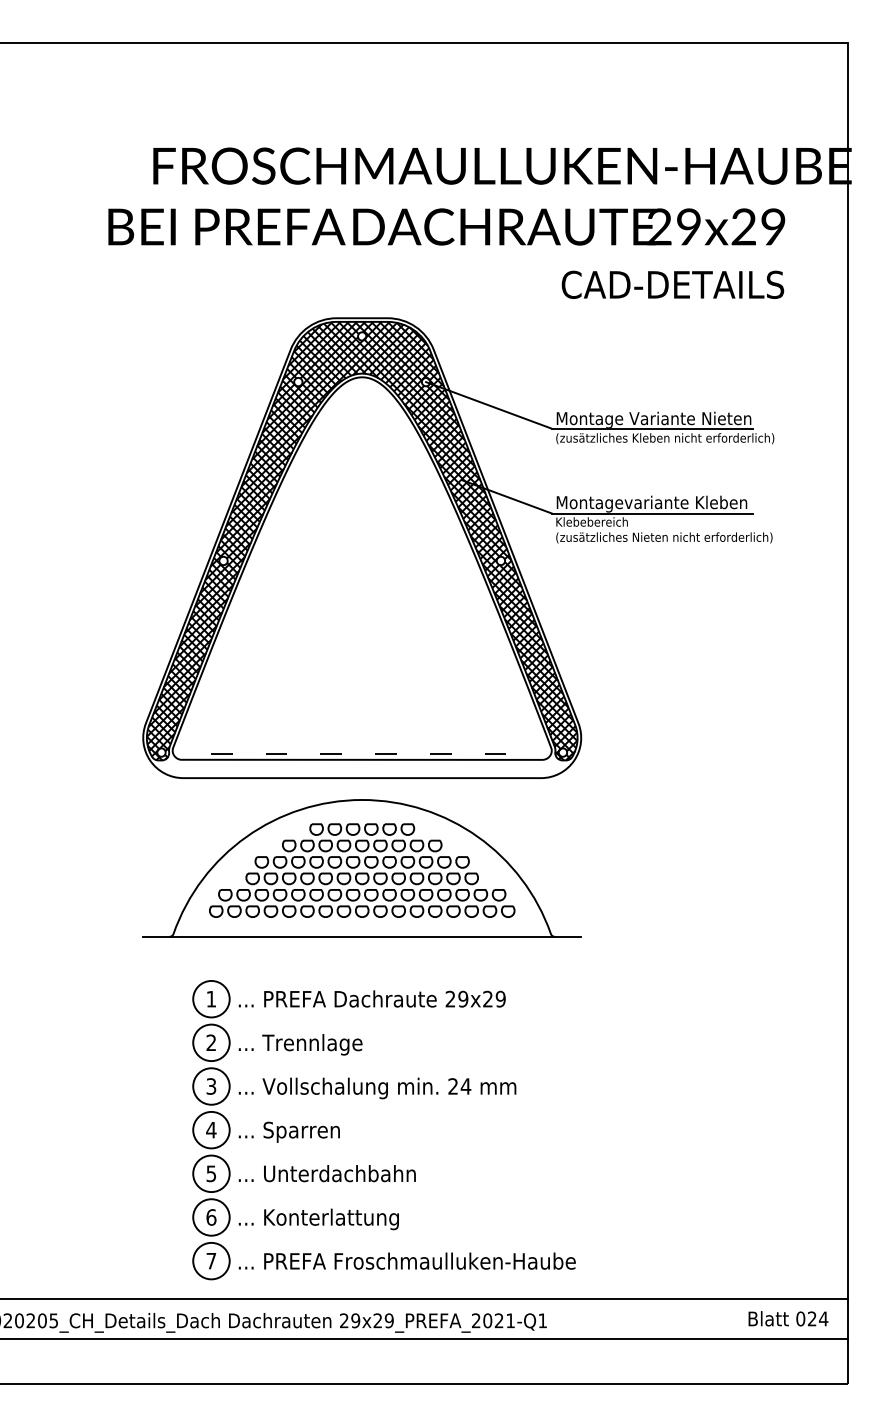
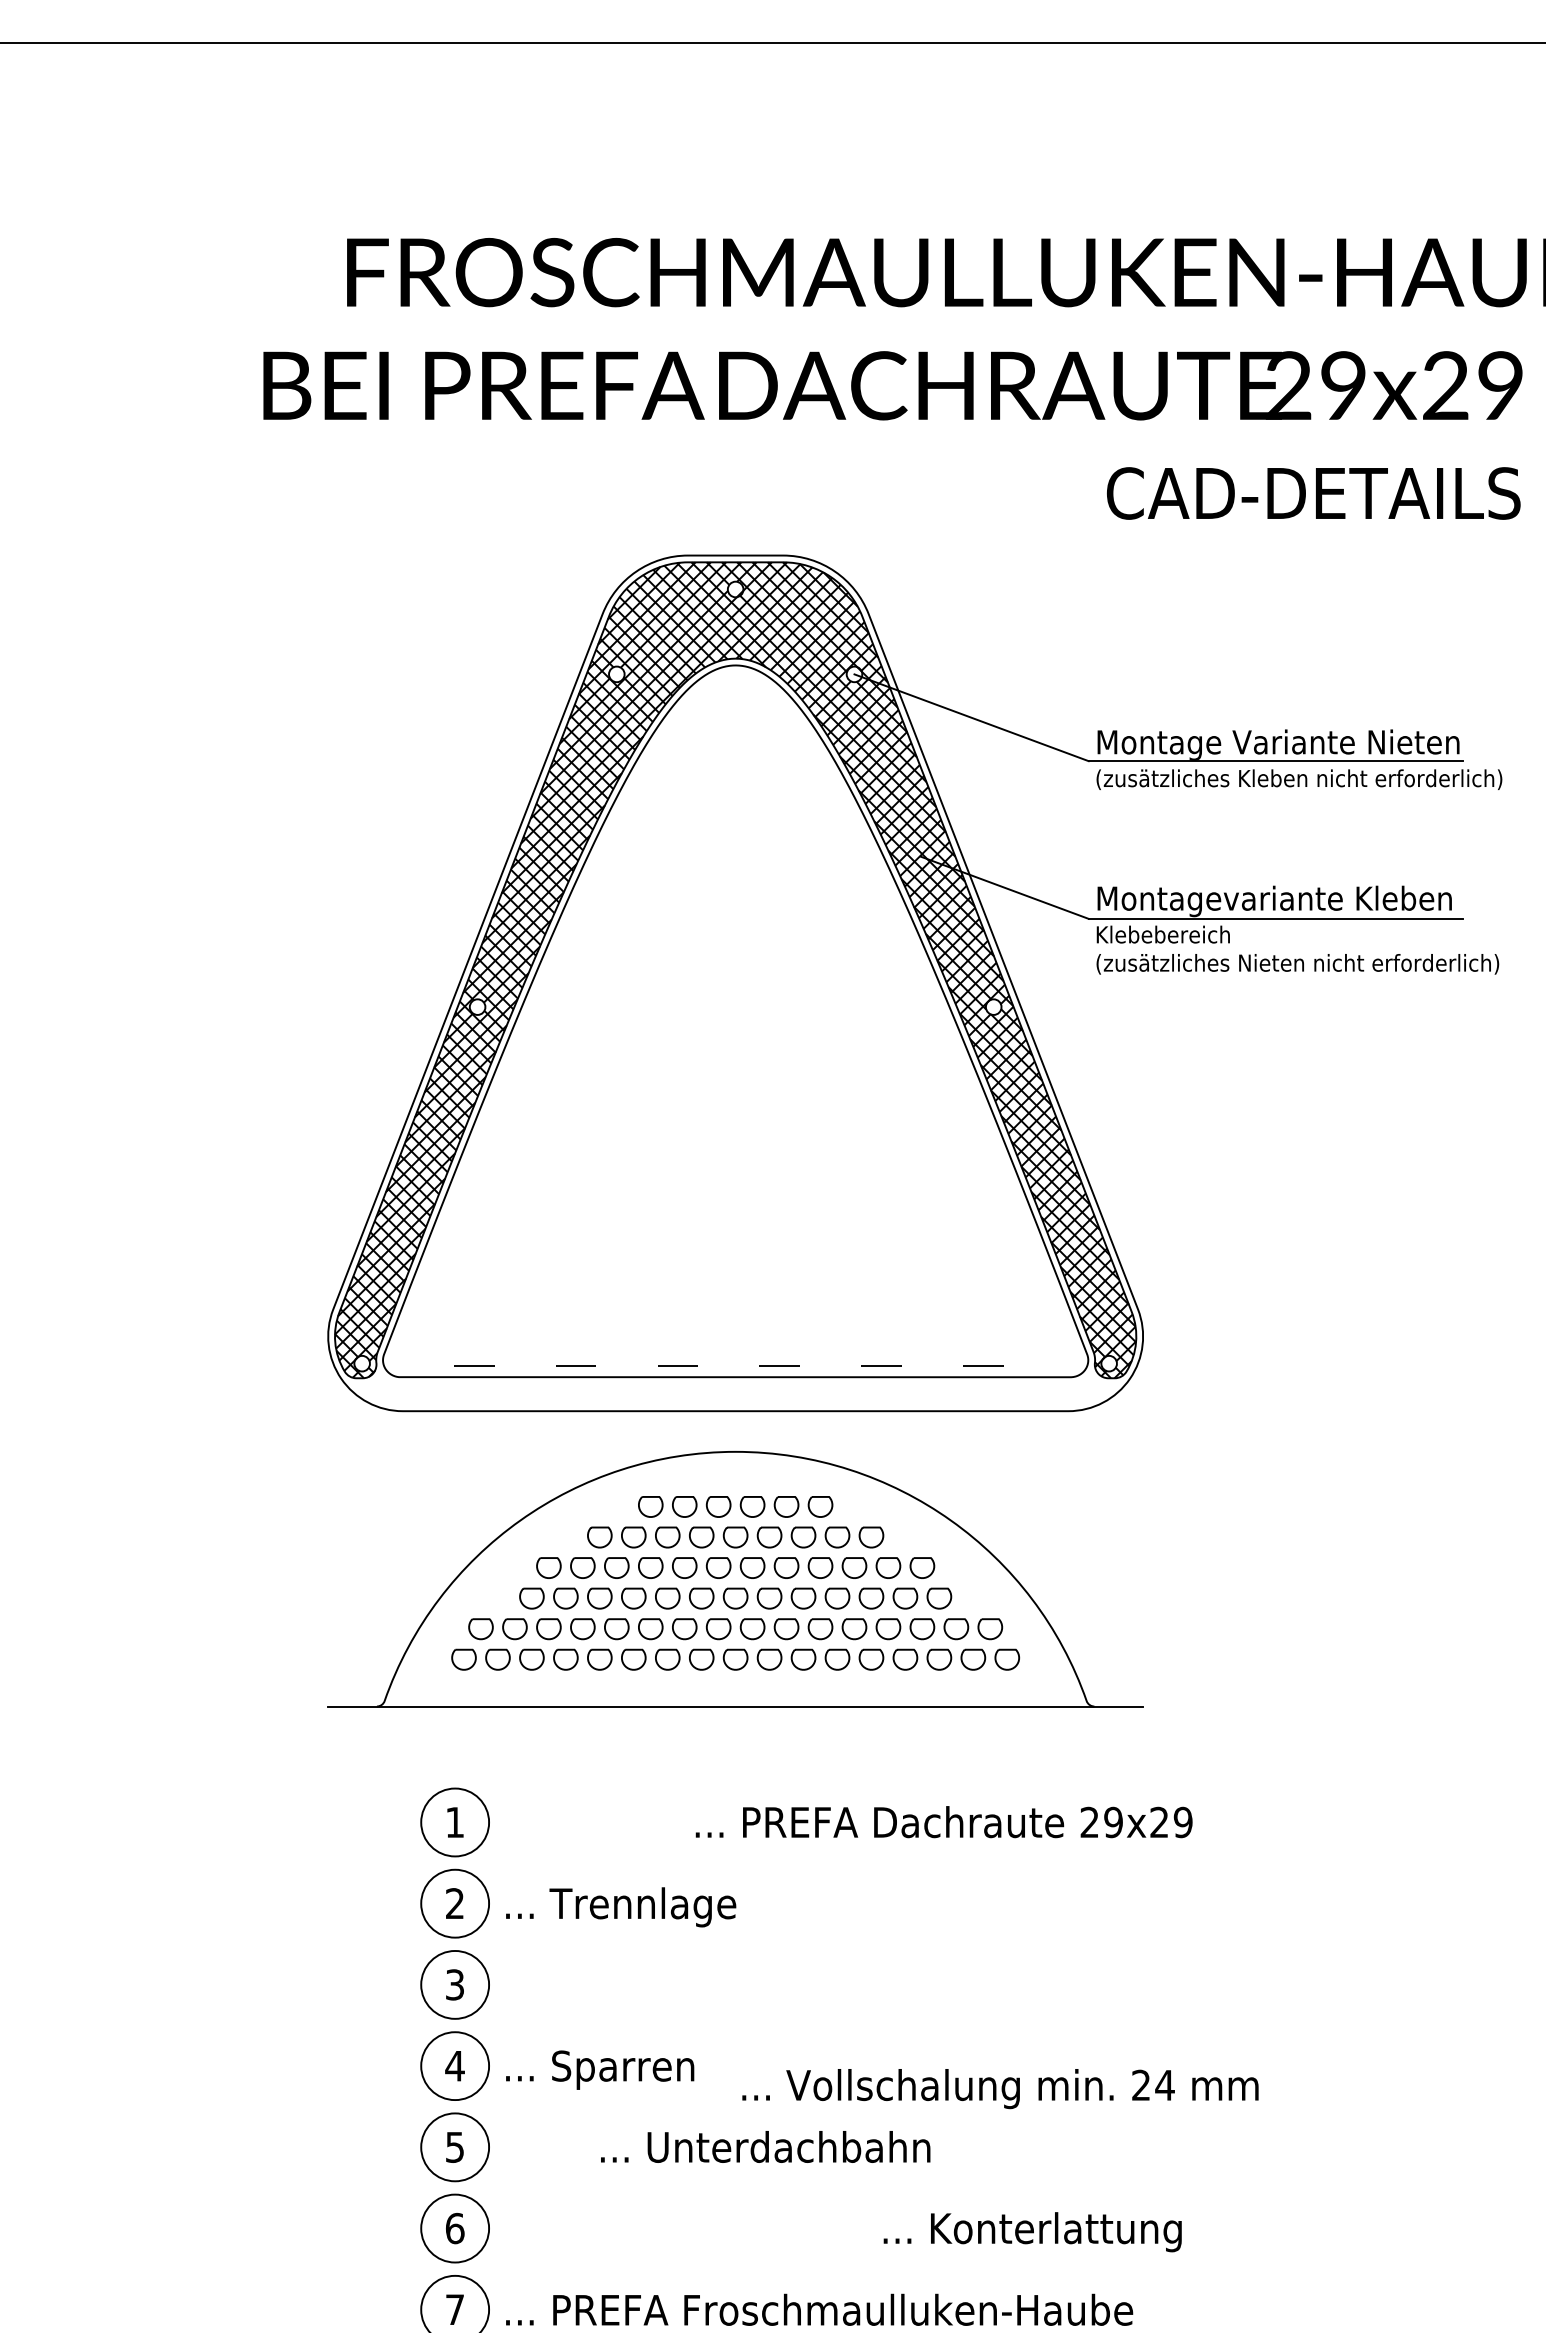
text: (371, 998) -> (942, 1821), moved
text: (377, 1088) -> (1000, 2089), moved
text: (326, 1173) -> (764, 2146), moved
text: (318, 1219) -> (1031, 2232), moved

